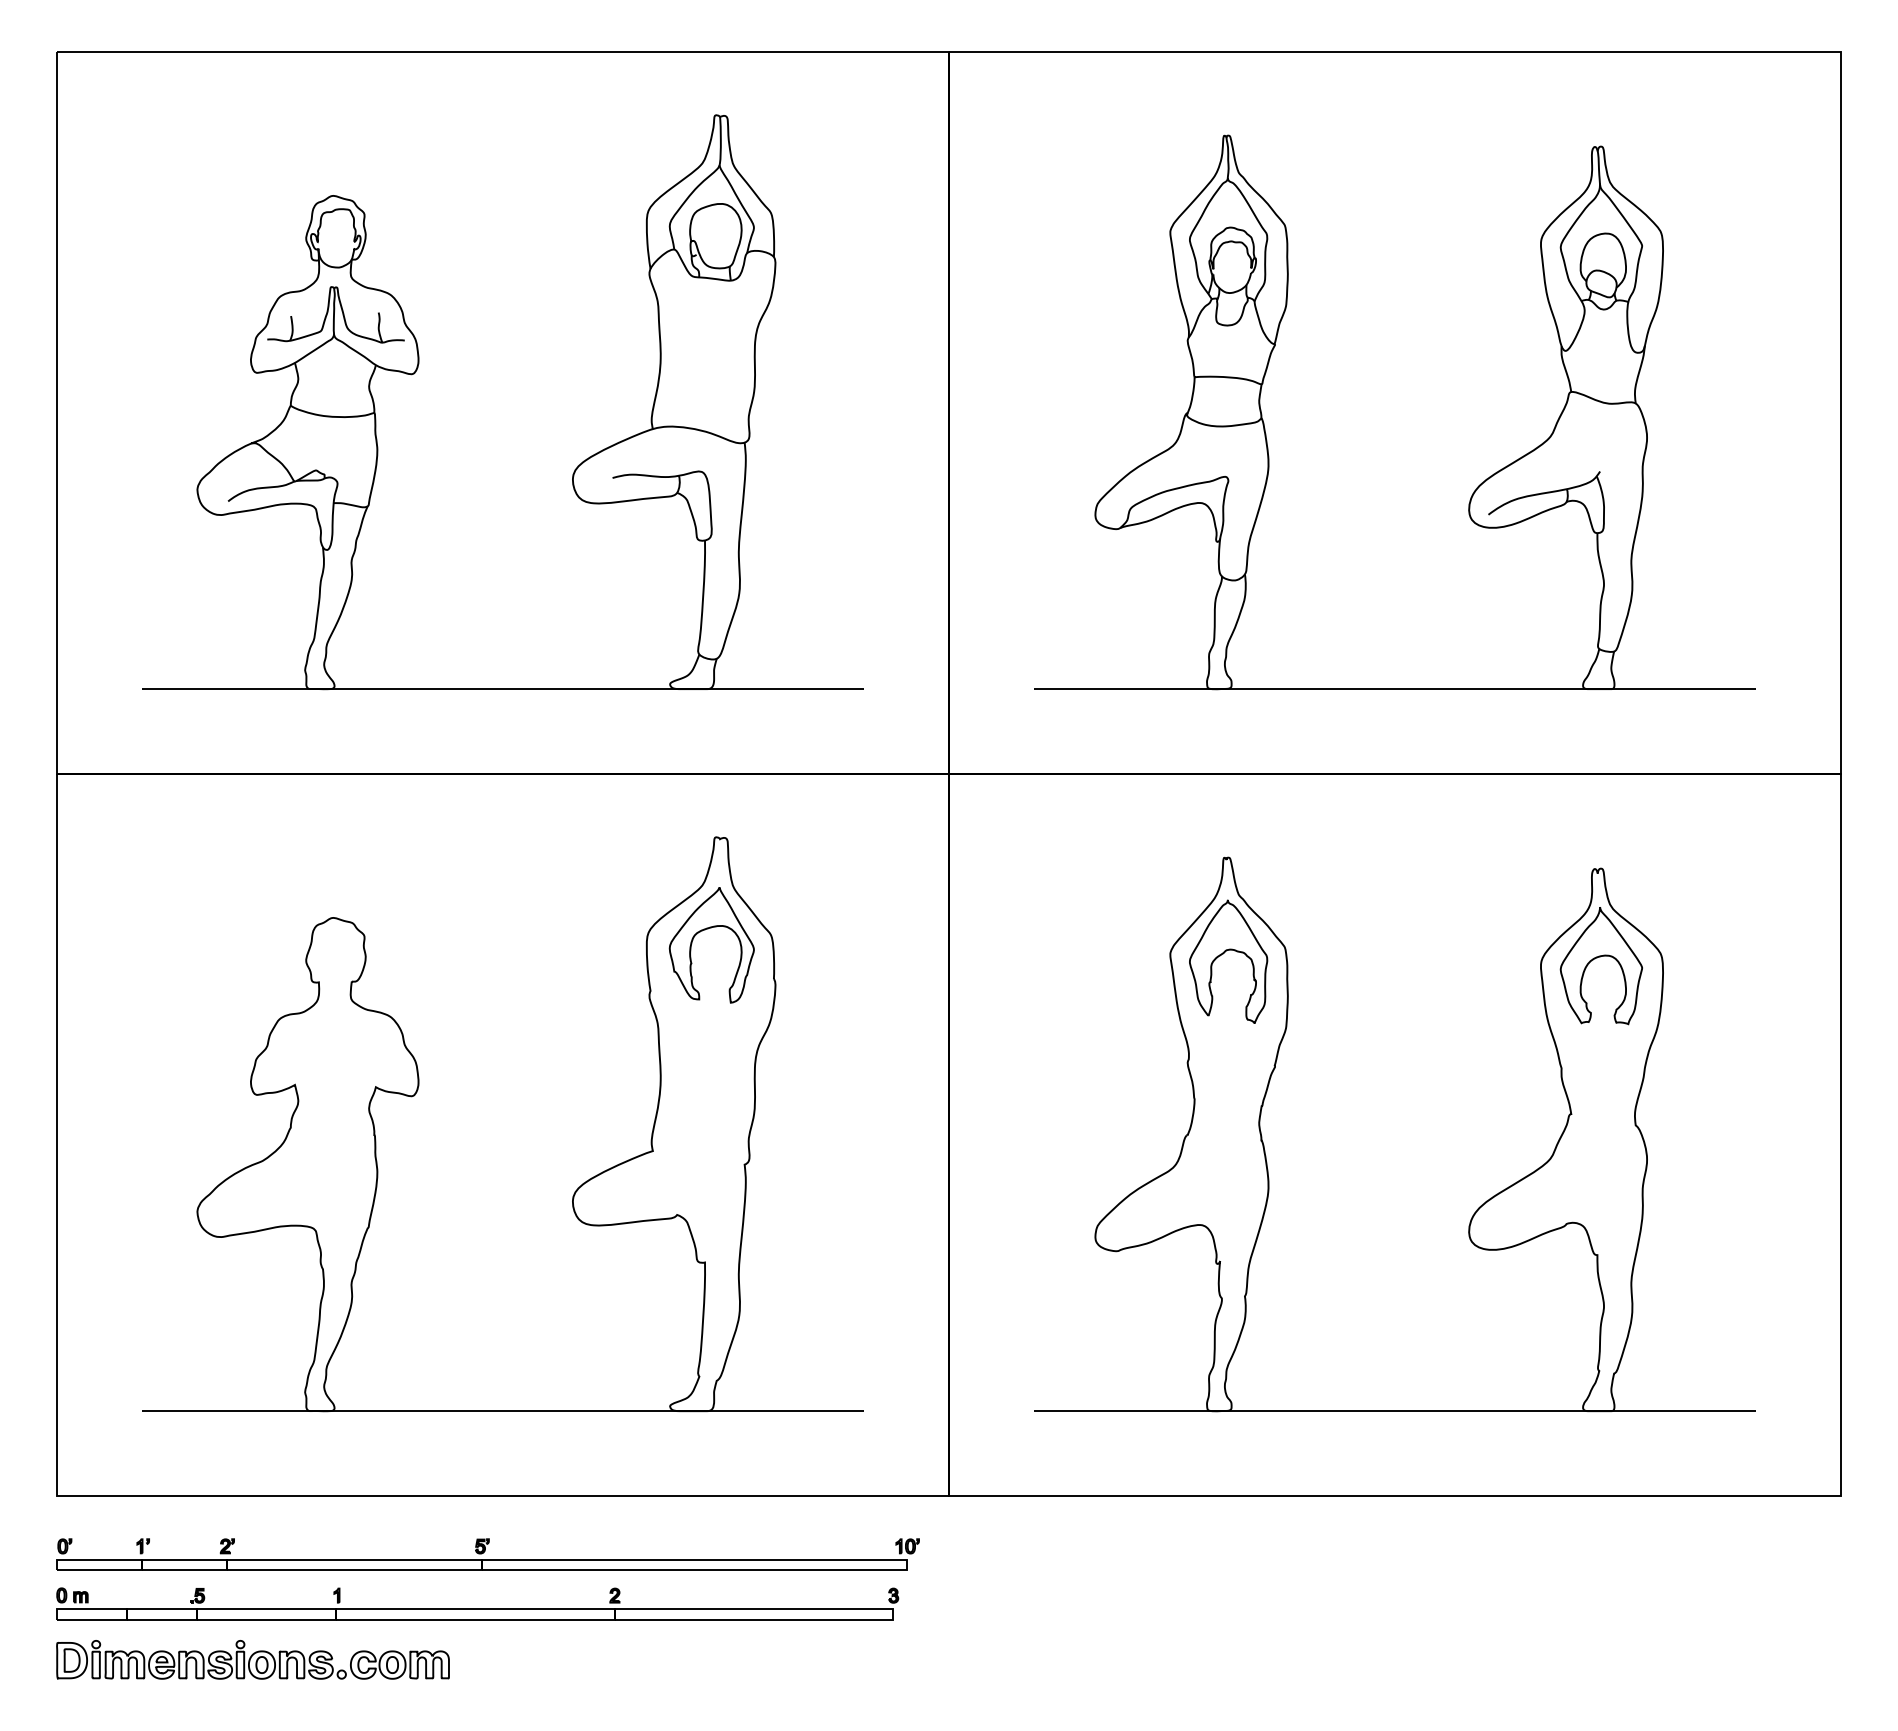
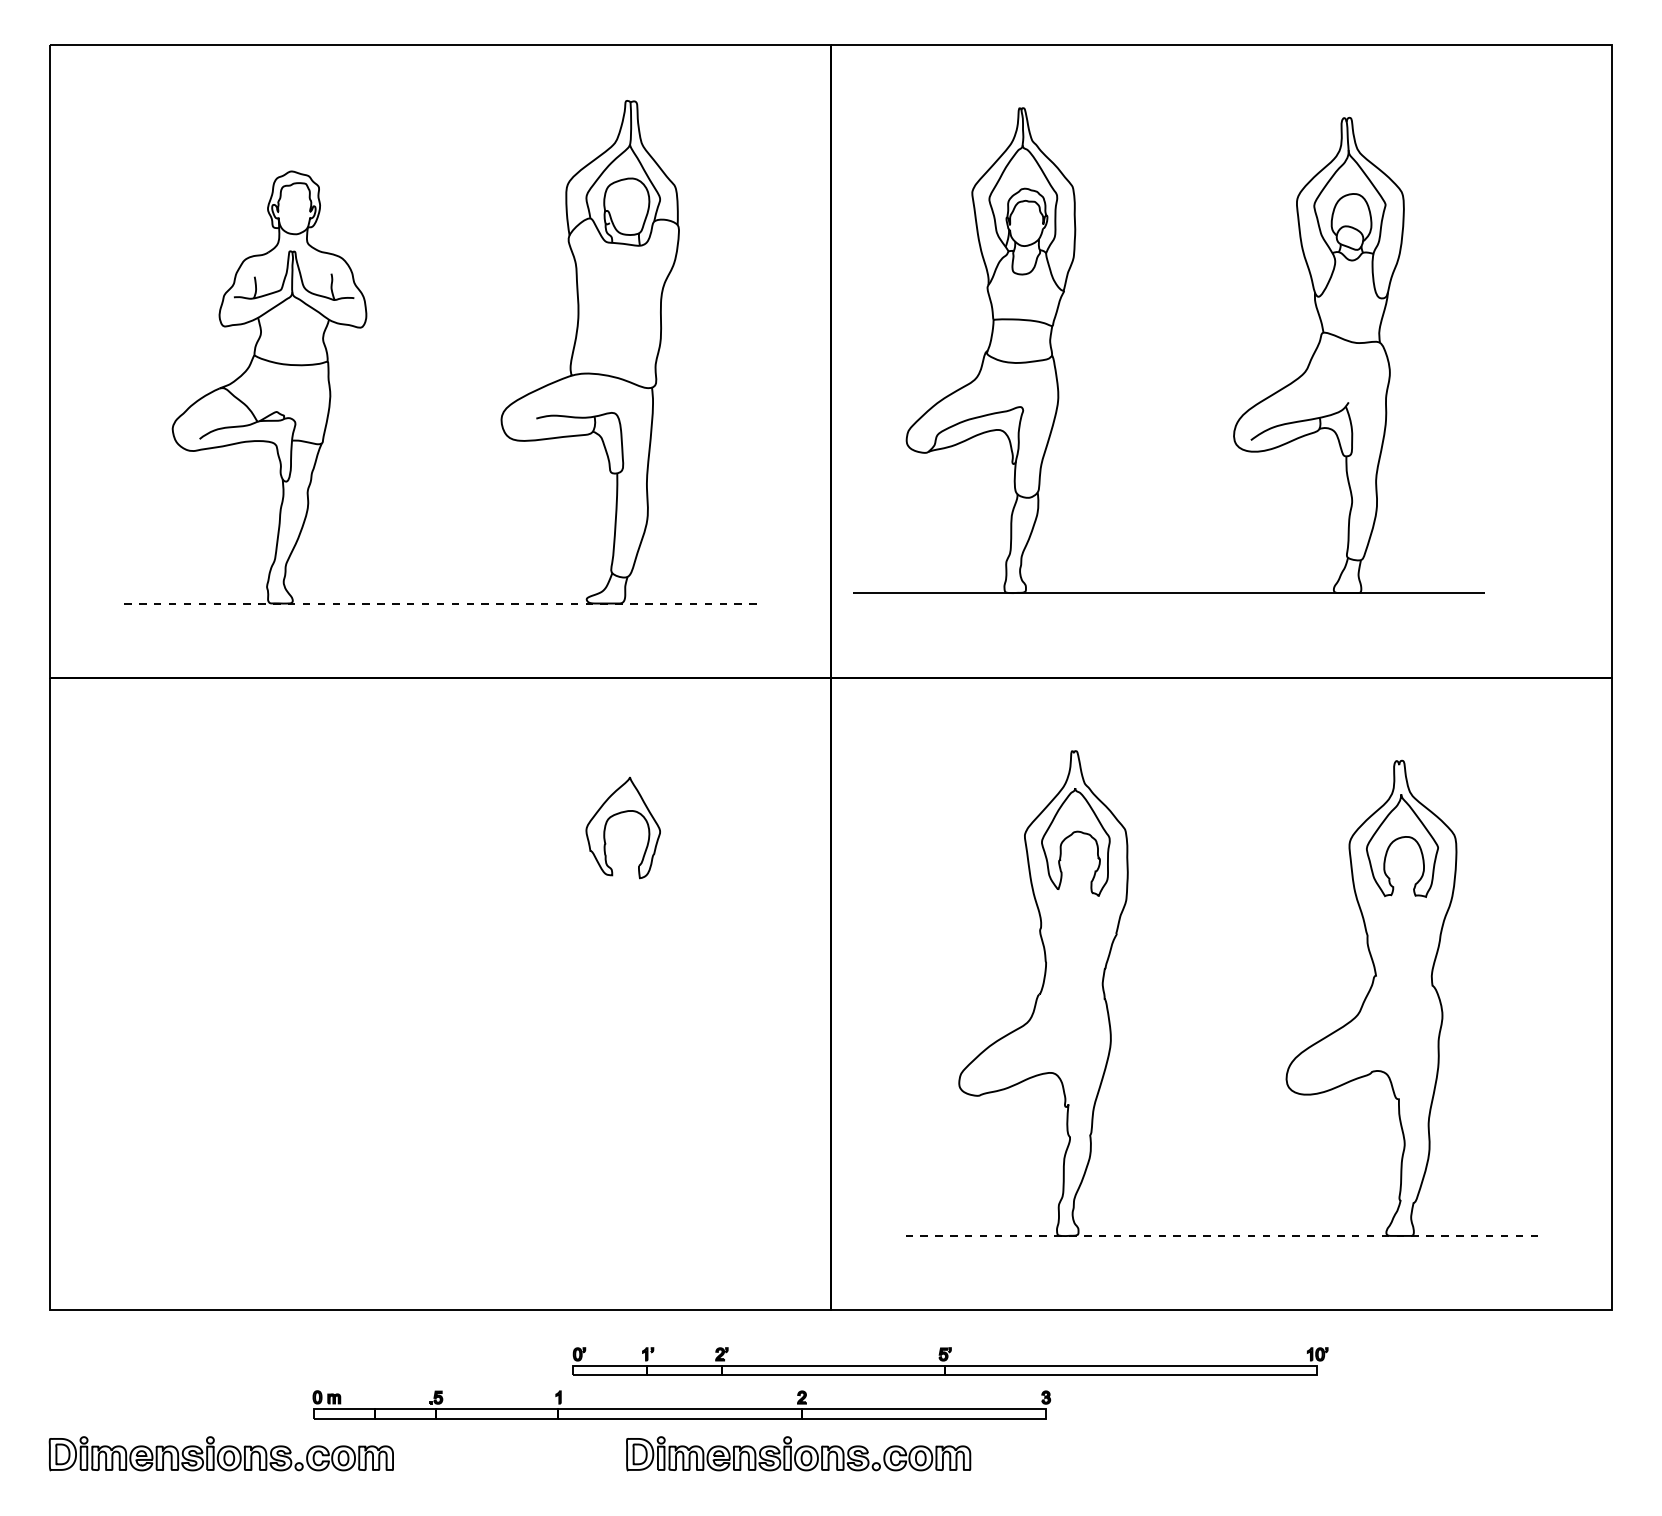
part: (1476, 487) -> (1240, 416), moved
line: (503, 689) -> (440, 603), solid -> dashed
part: (418, 1090) -> (366, 955), removed
line: (1395, 1411) -> (1222, 1236), solid -> dashed
part: (487, 1554) -> (949, 1361), moved
part: (477, 1603) -> (681, 1404), moved
part: (911, 1659) -> (798, 1453), added

